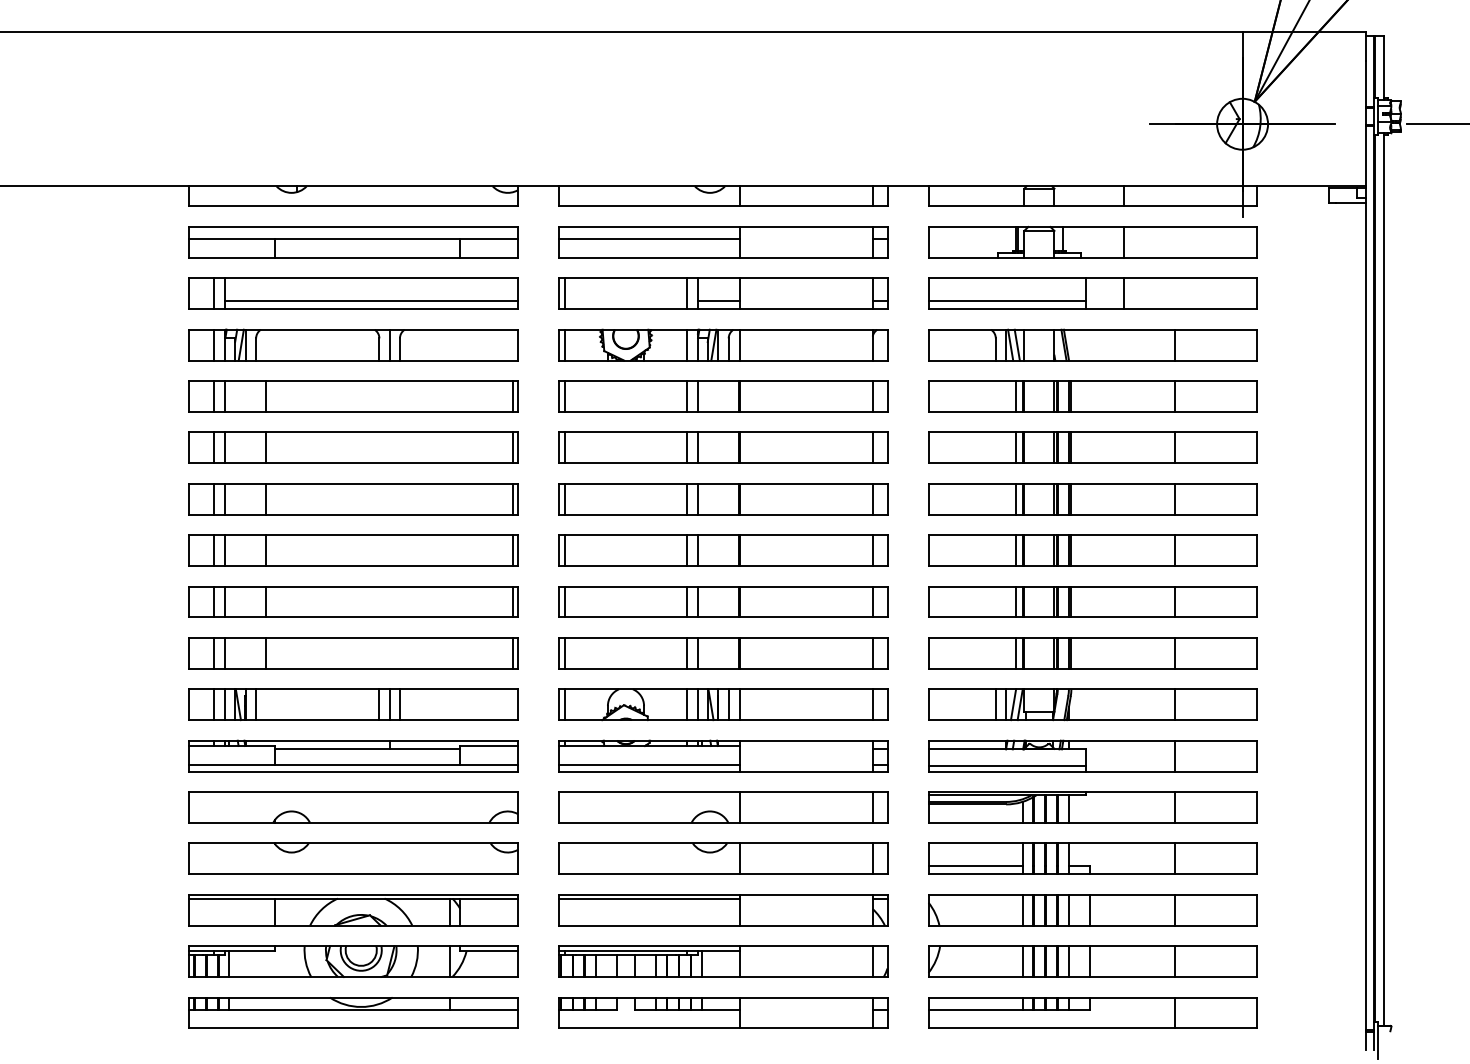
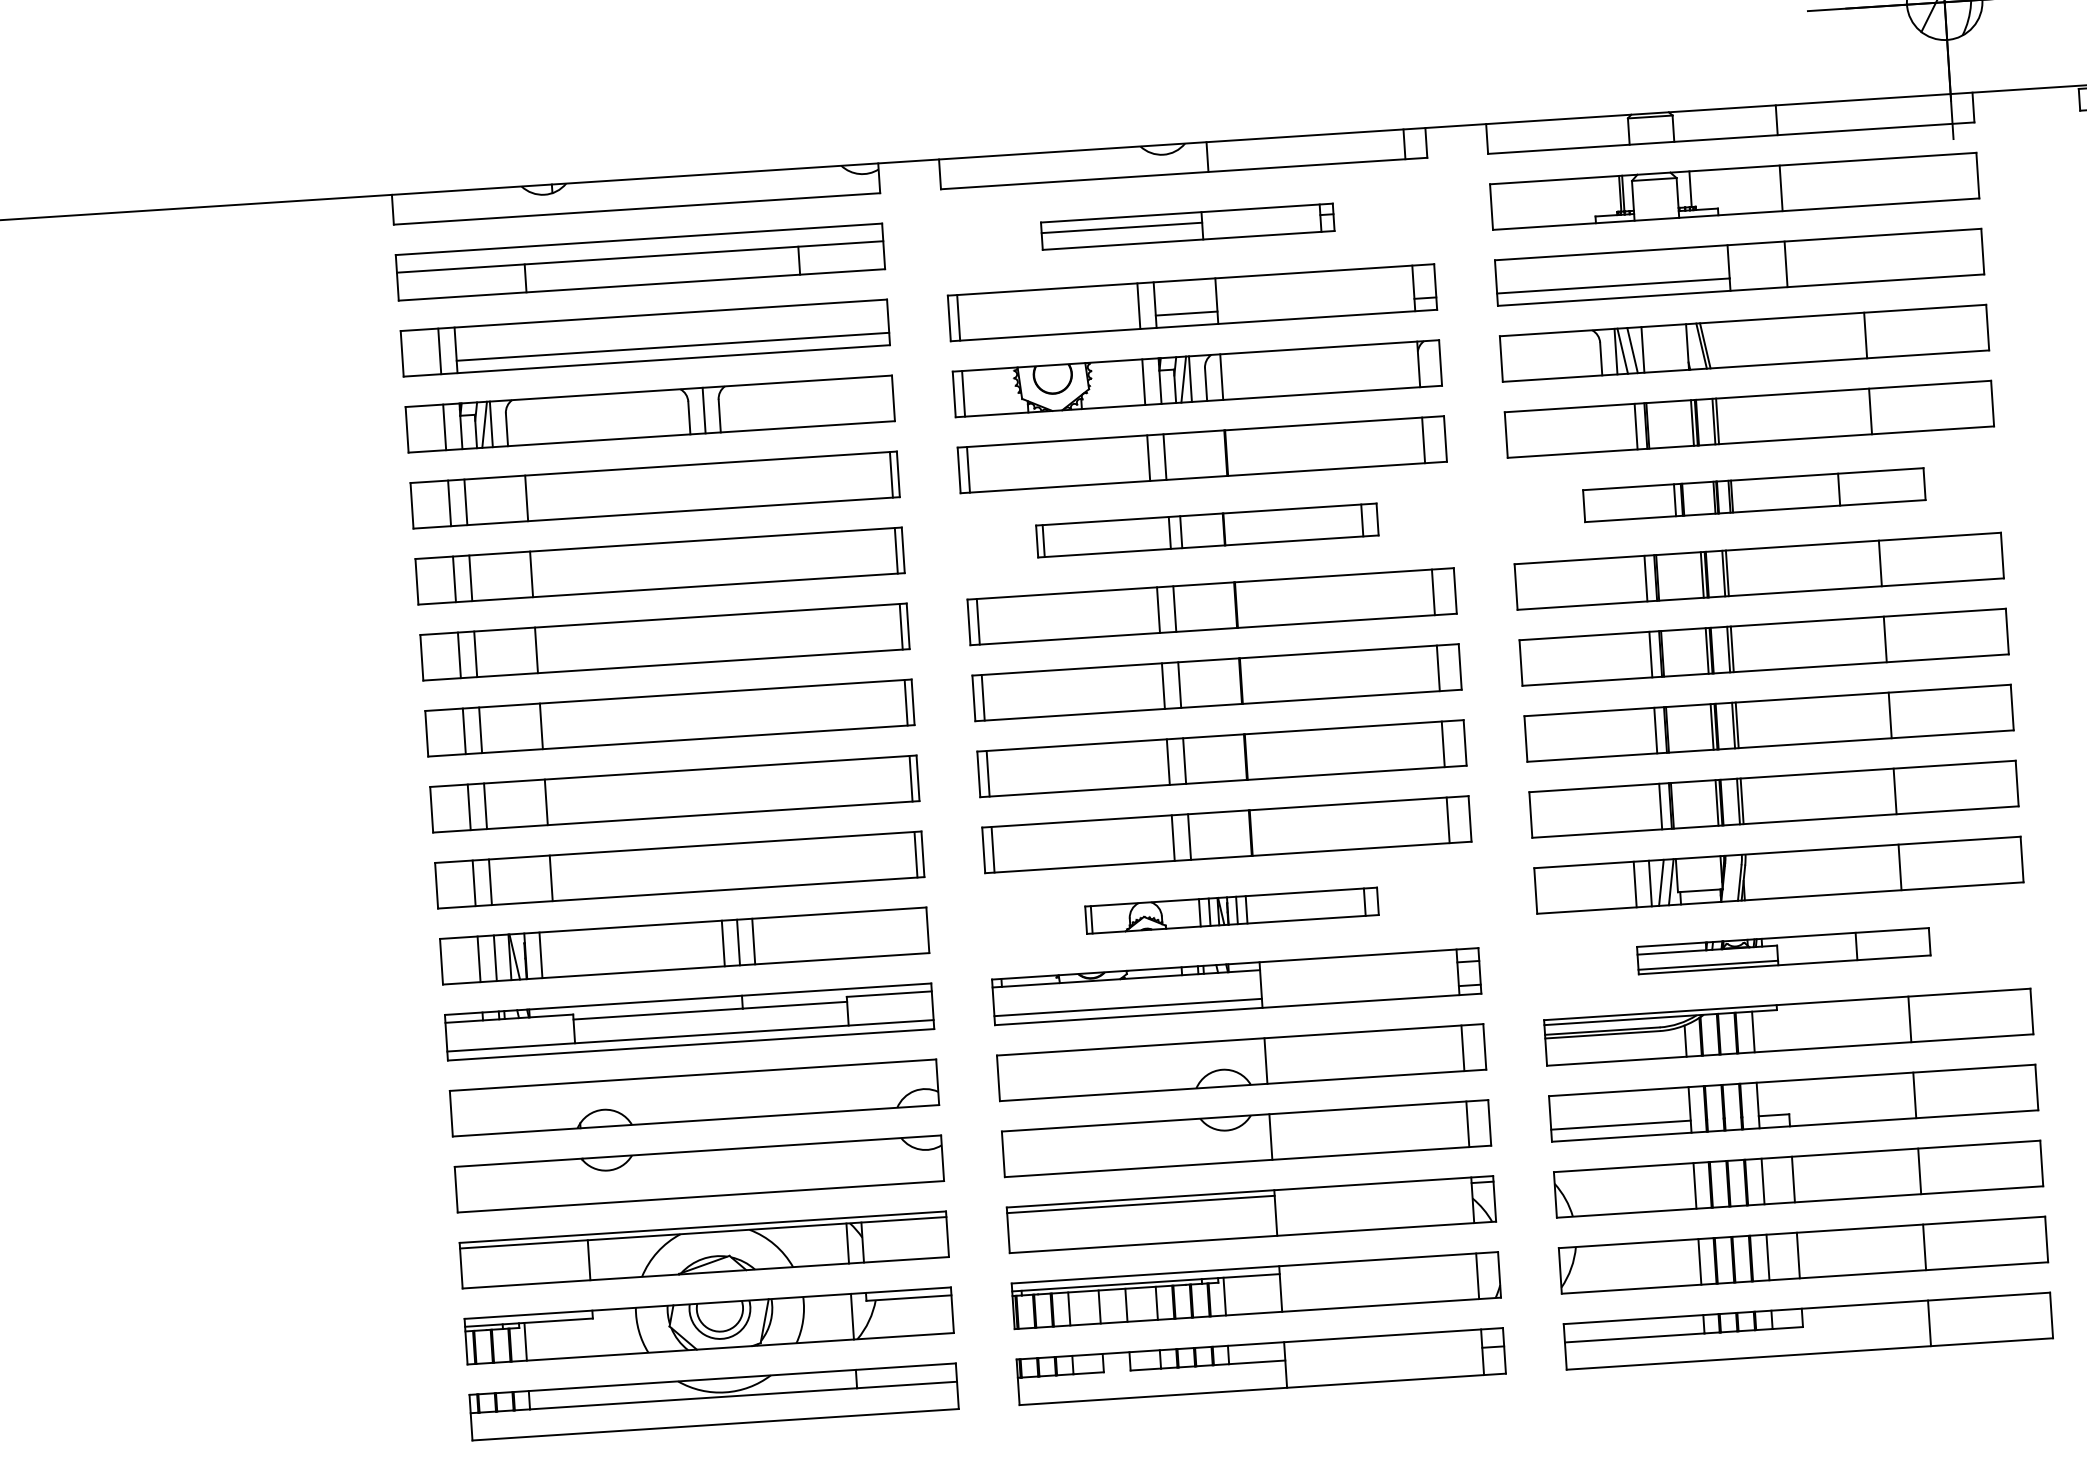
part: (723, 242) -> (1188, 226), size x0.6
part: (723, 447) -> (1207, 530), size x0.7
part: (1092, 447) -> (1753, 494), size x0.7
part: (723, 704) -> (1232, 910), size x0.6
part: (1092, 755) -> (1783, 950), size x0.6

